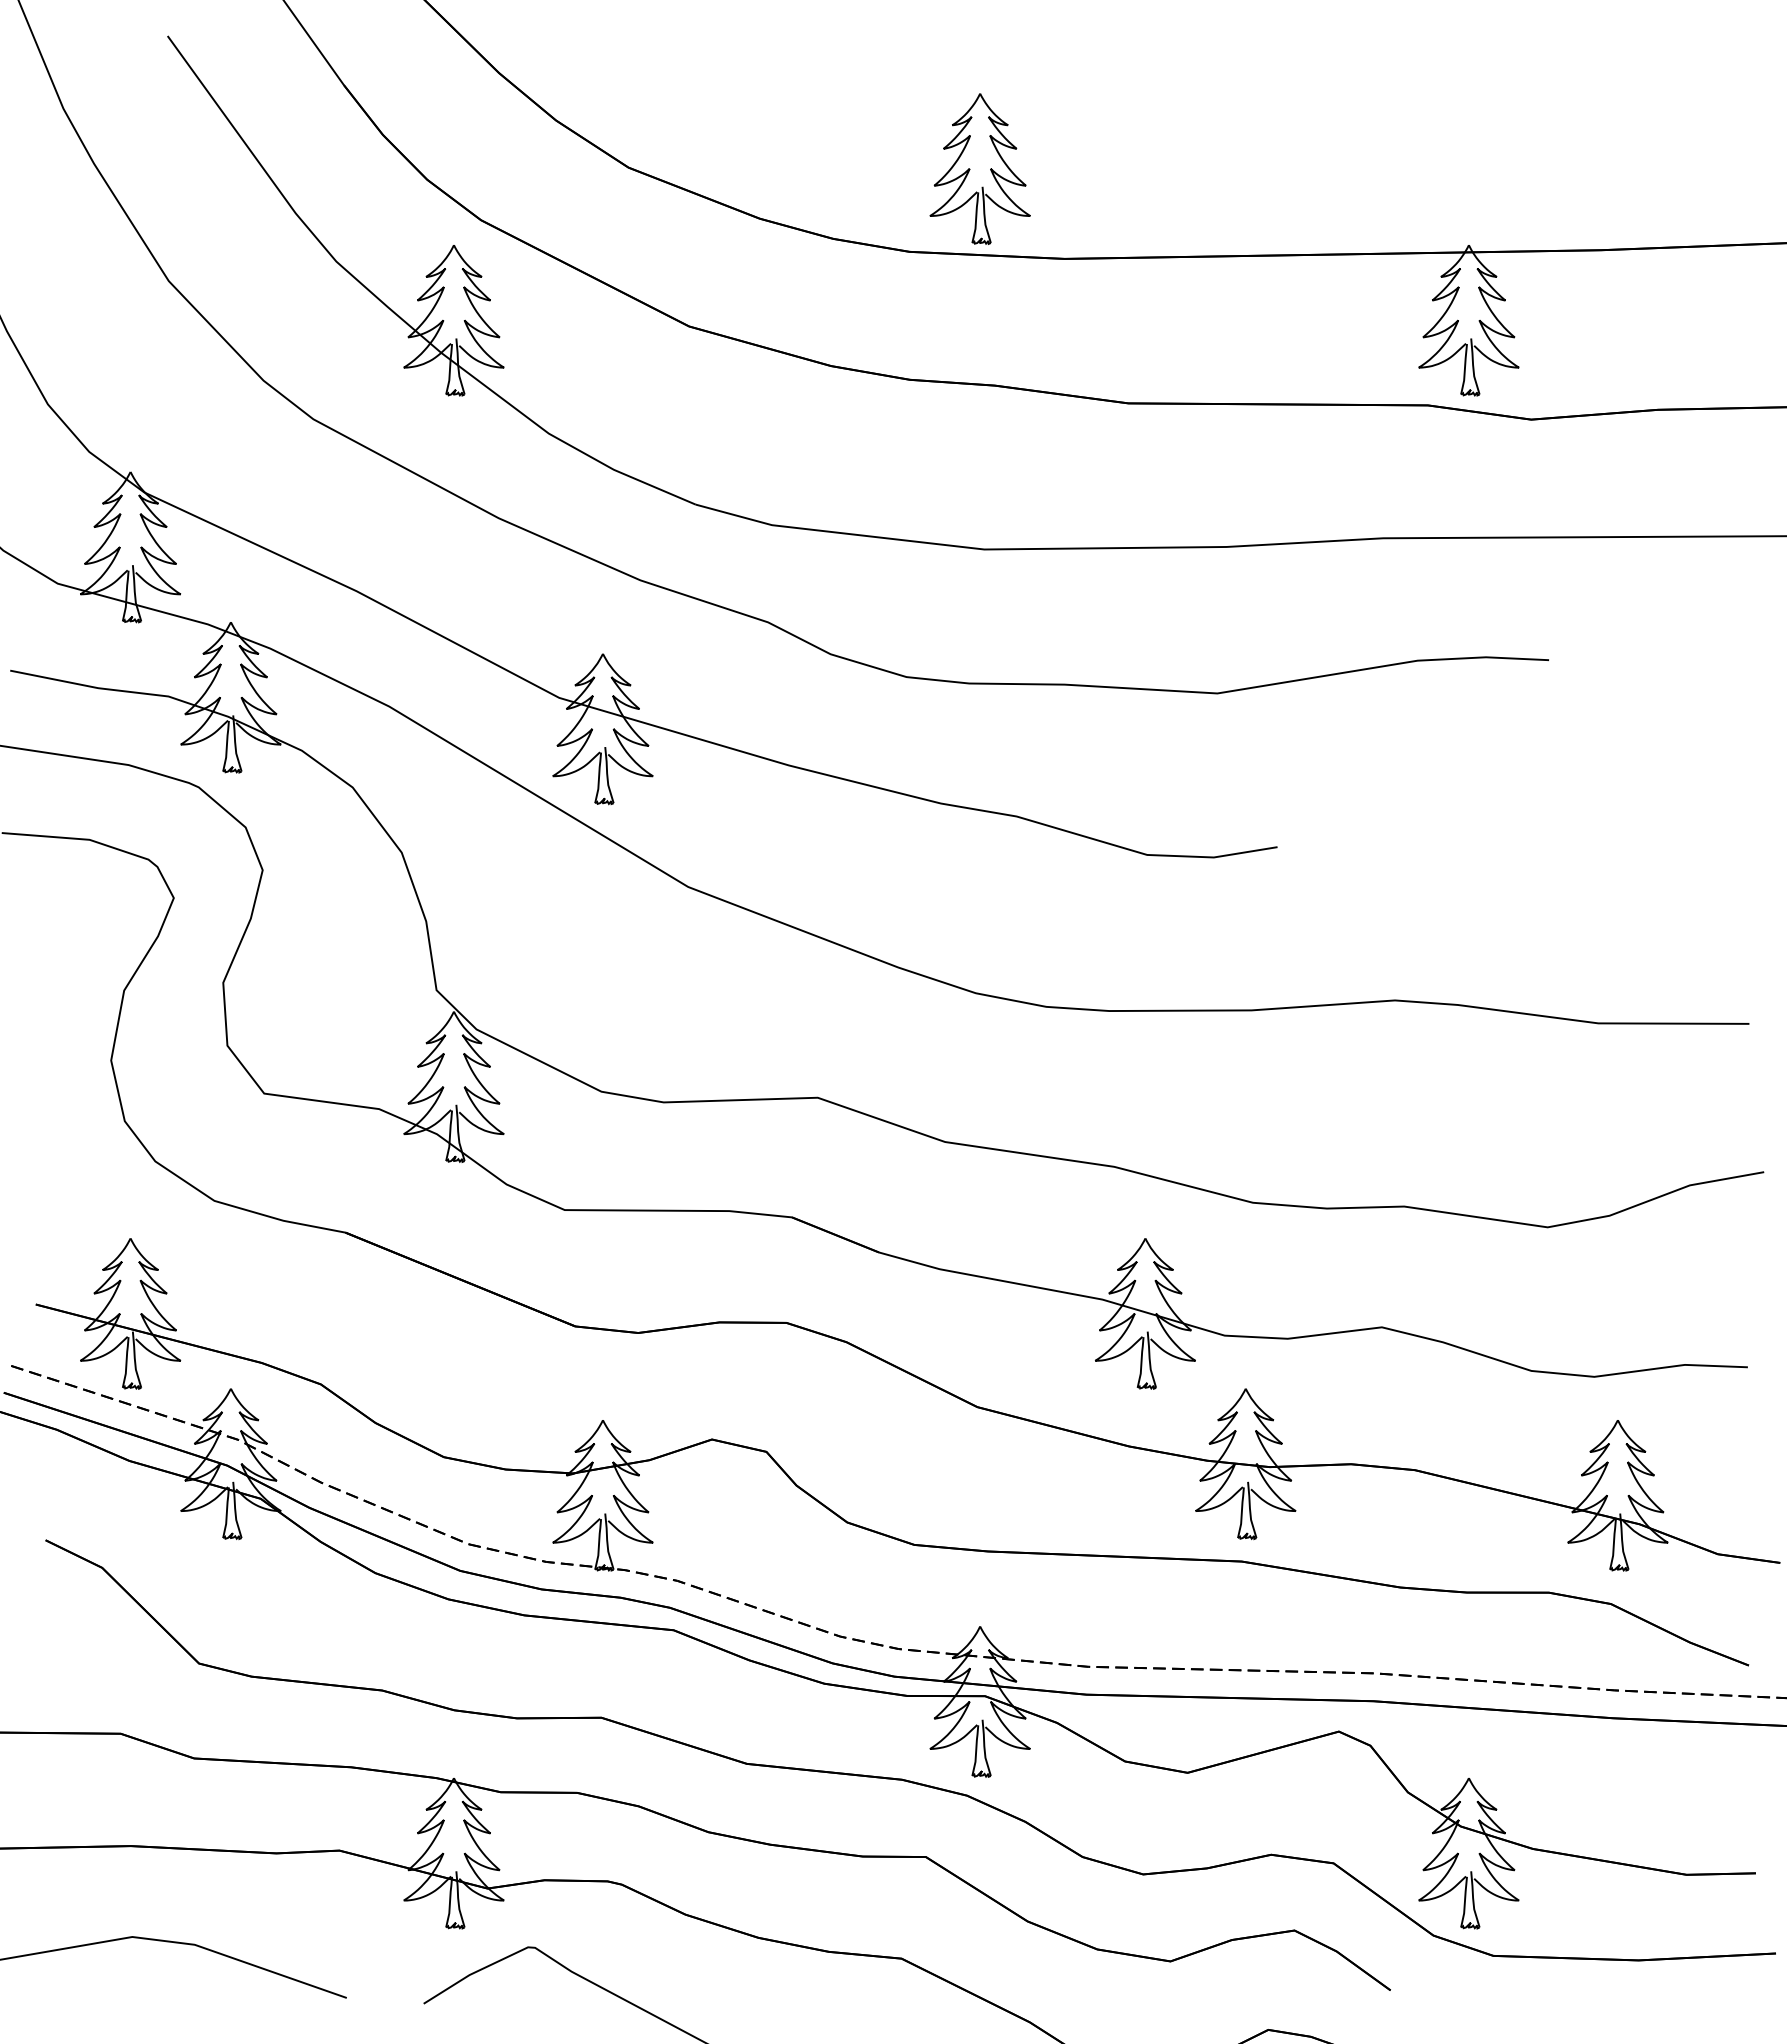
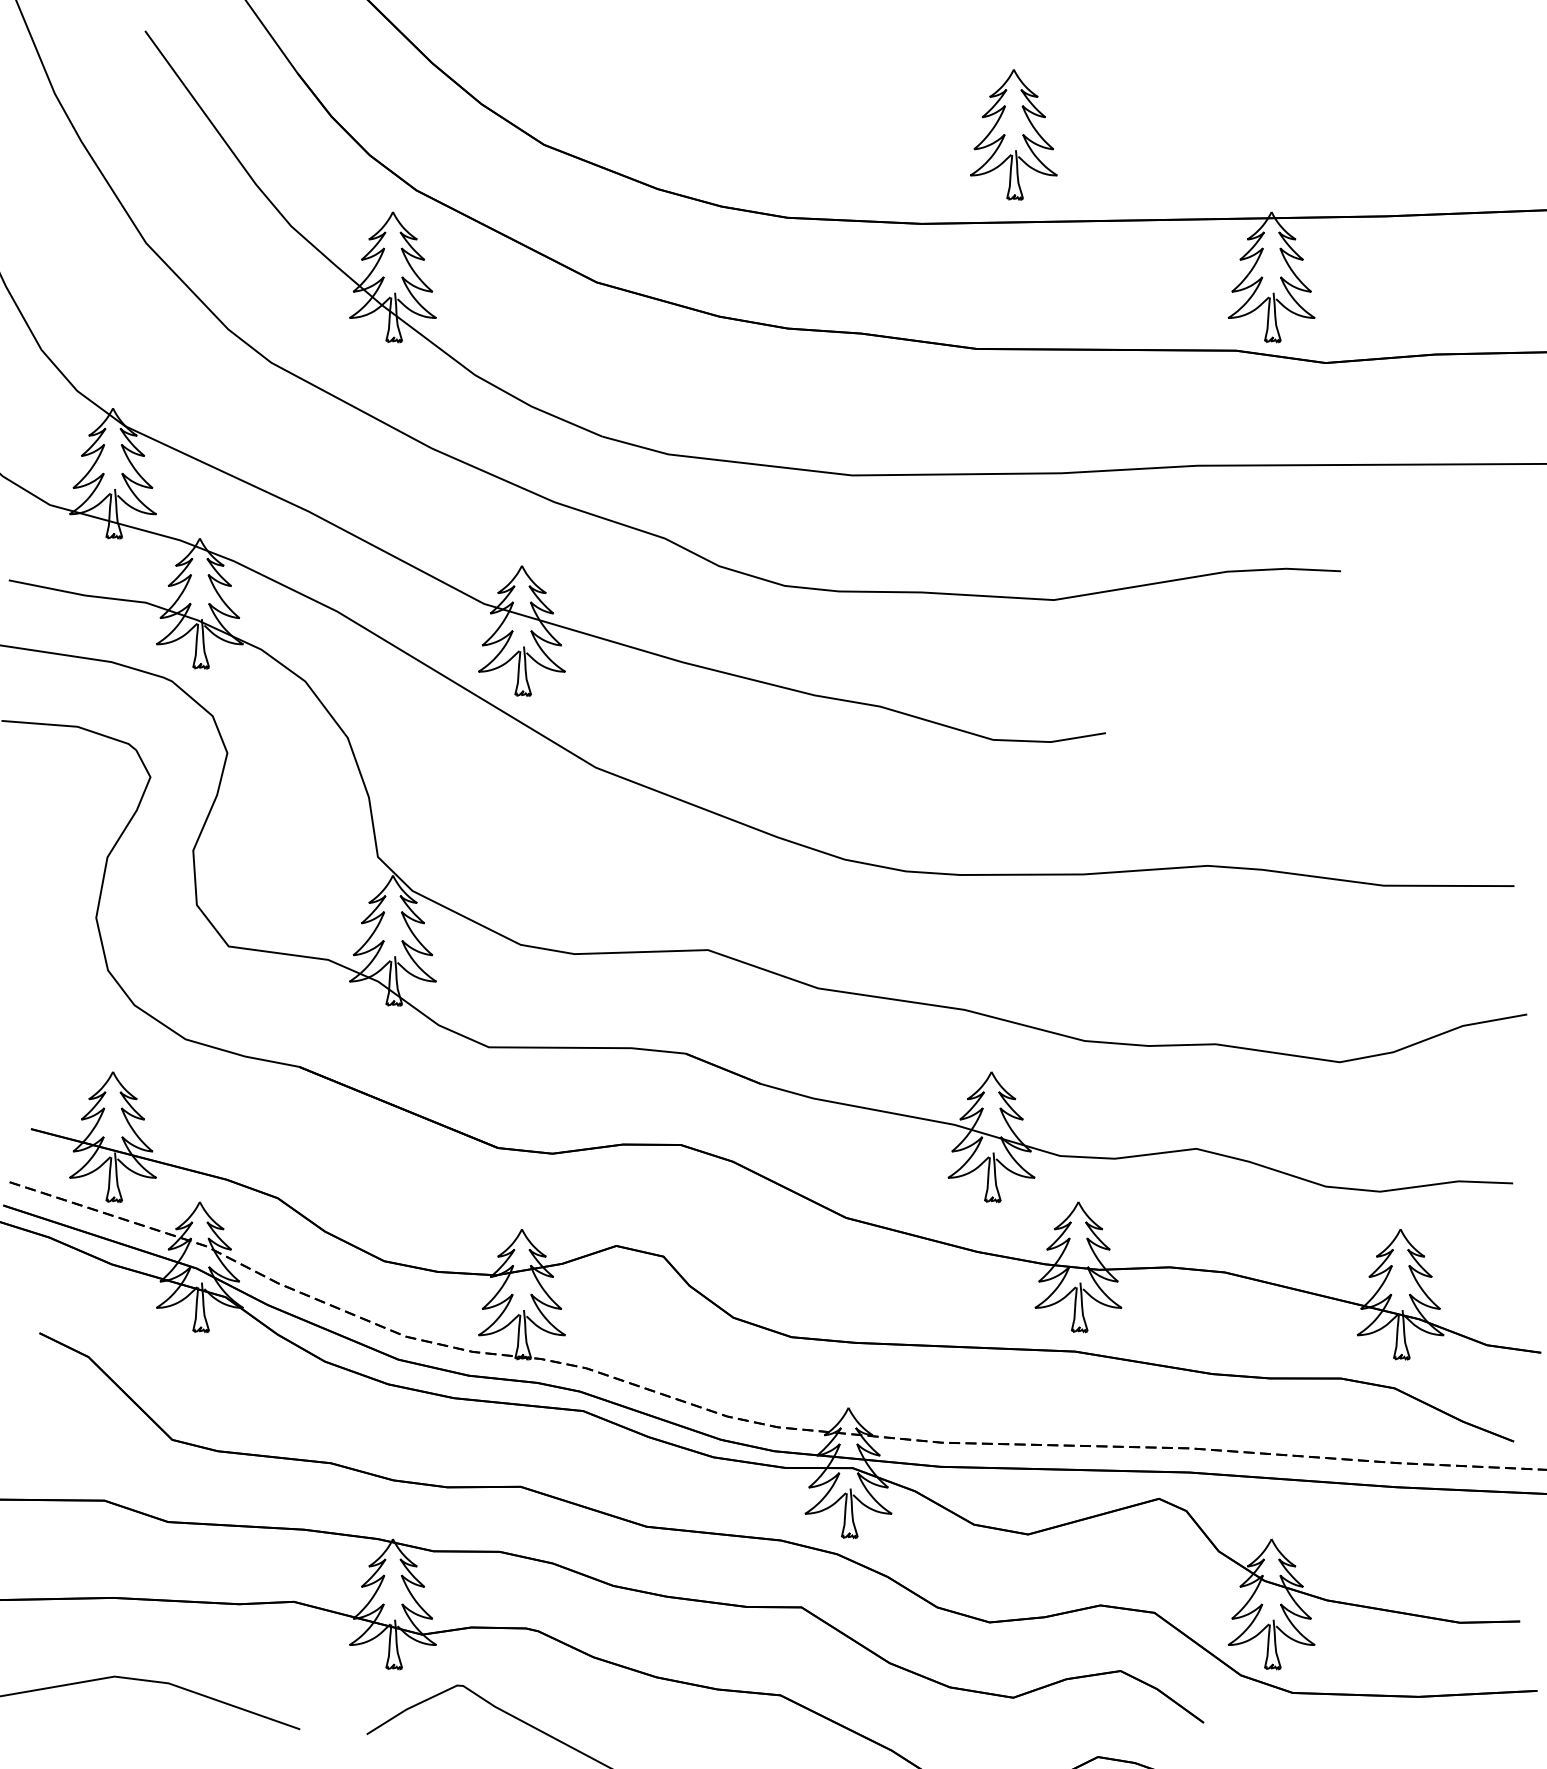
part: (979, 168) -> (1013, 134), moved

